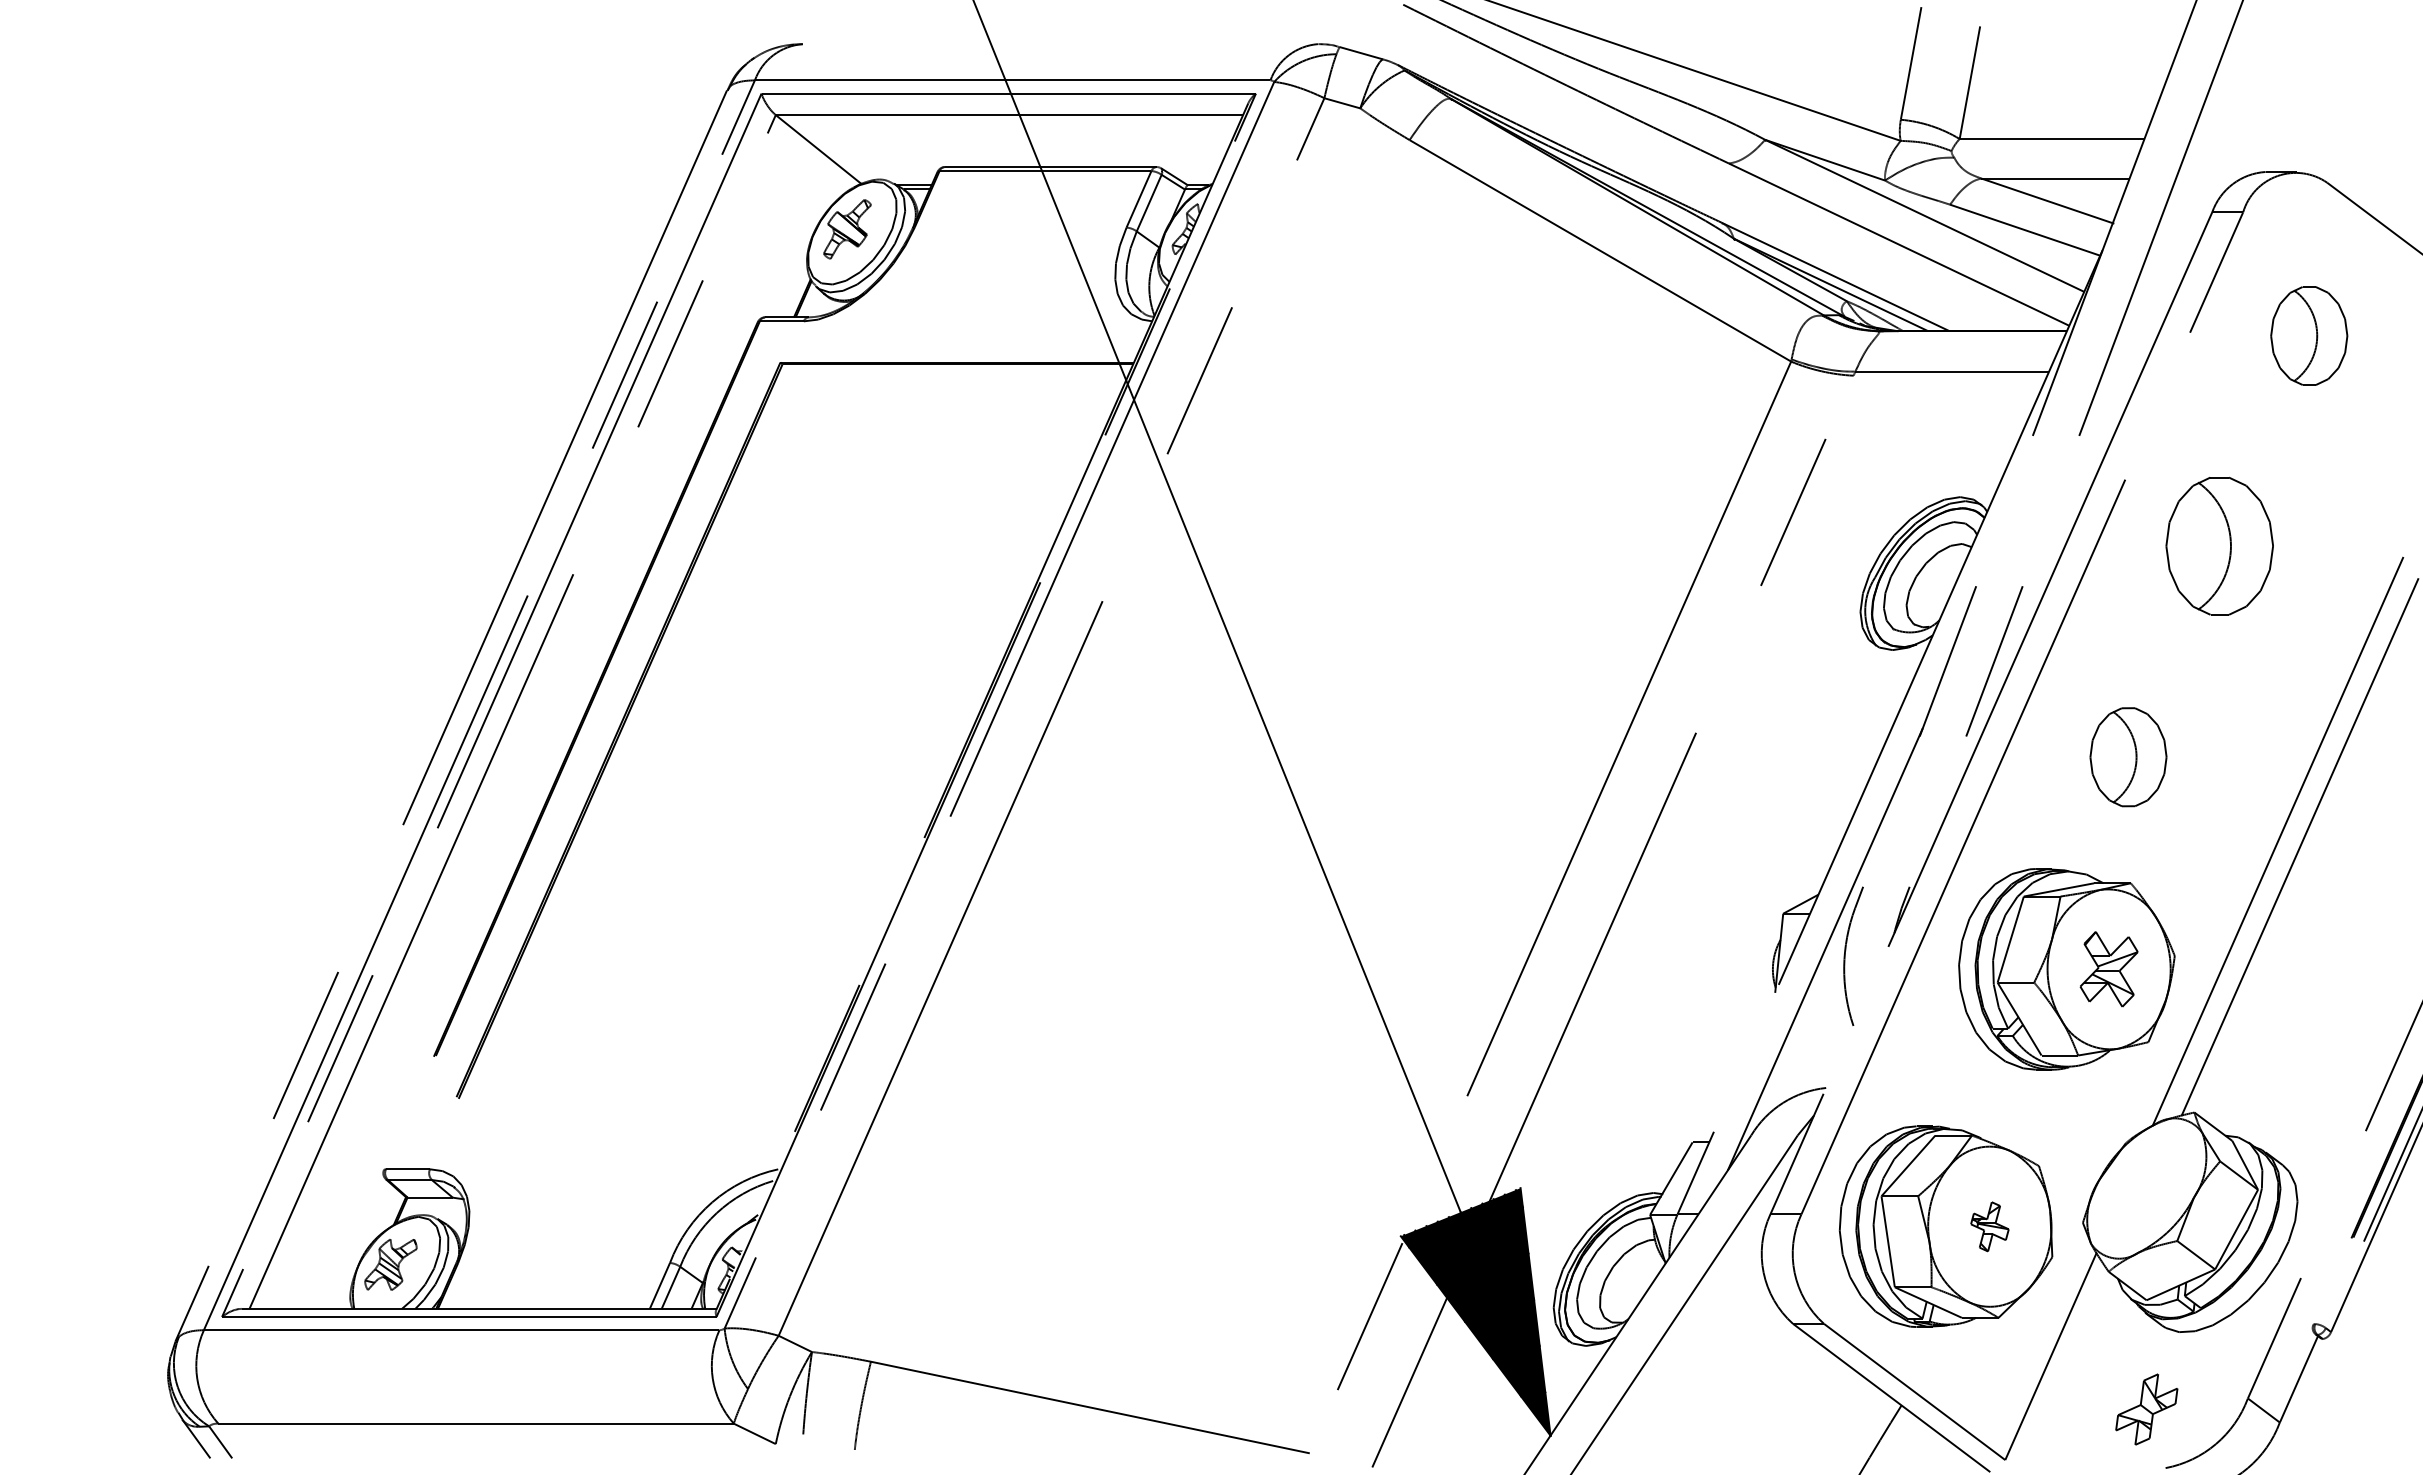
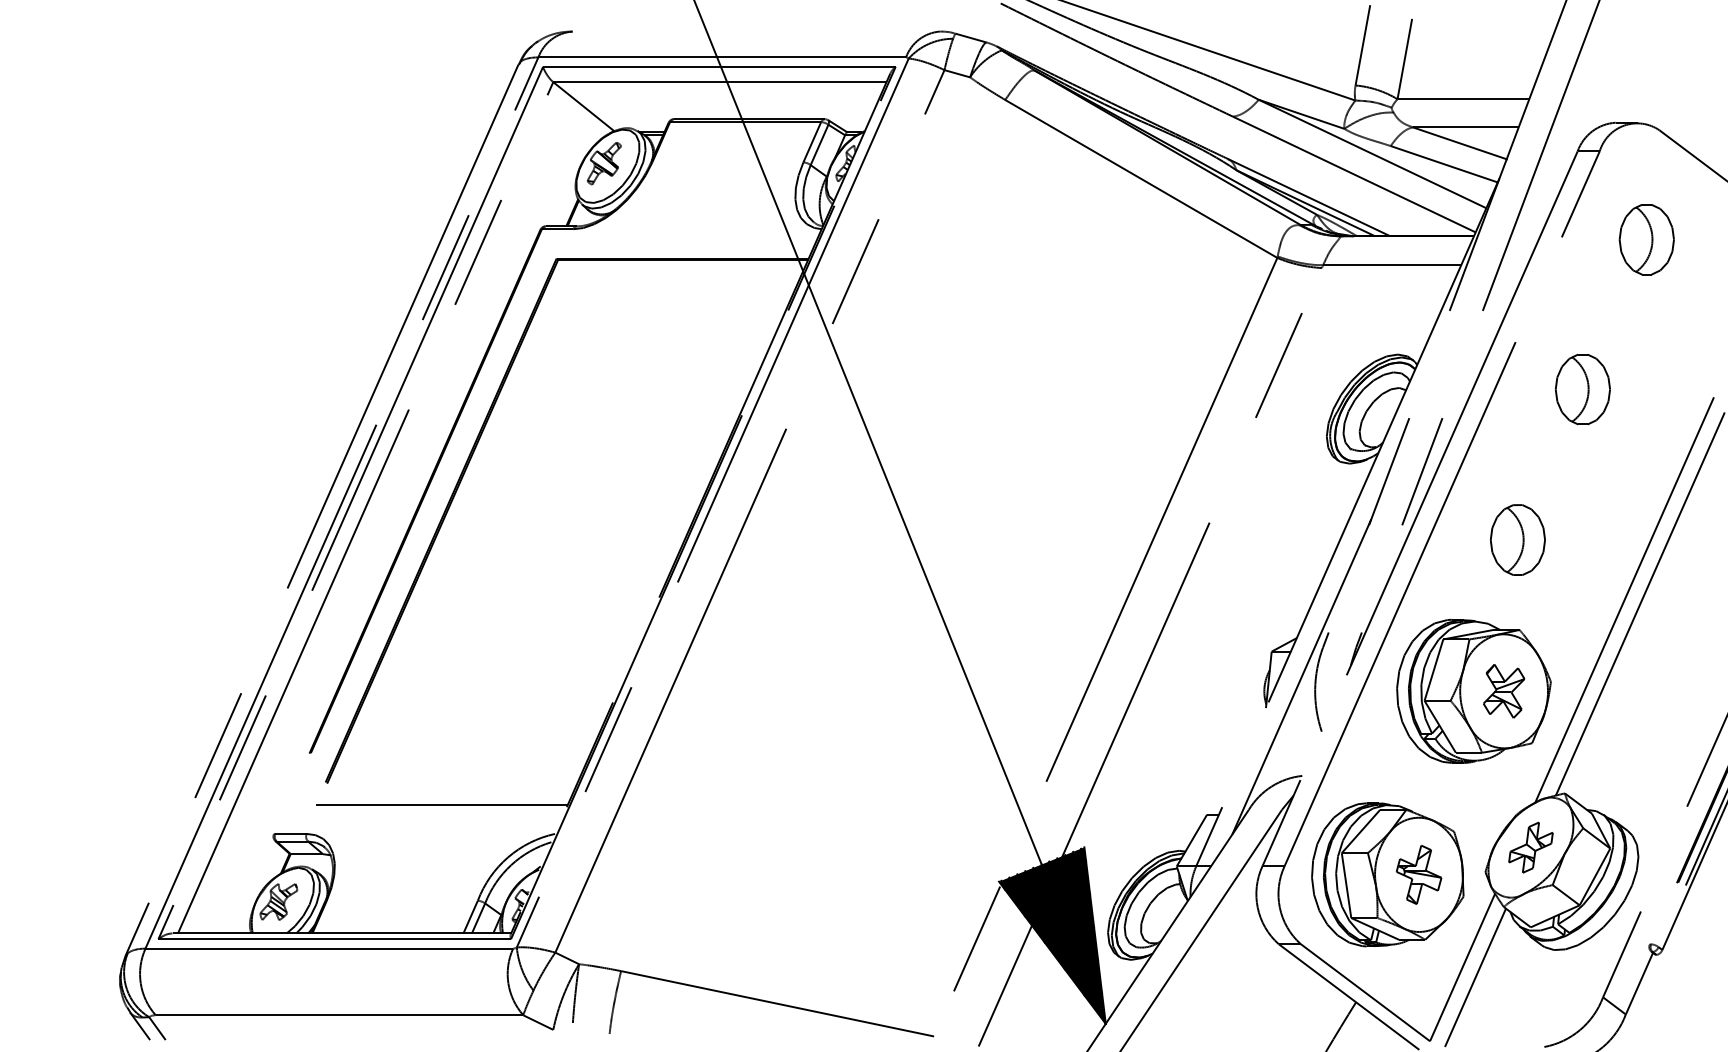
part: (2219, 545) -> (1582, 389), size x0.71
line: (619, 1128) -> (441, 804), added
part: (1989, 1226) -> (1418, 874), size x1.67
line: (2068, 1371) -> (1475, 978), added
part: (2146, 1409) -> (1530, 847), moved

